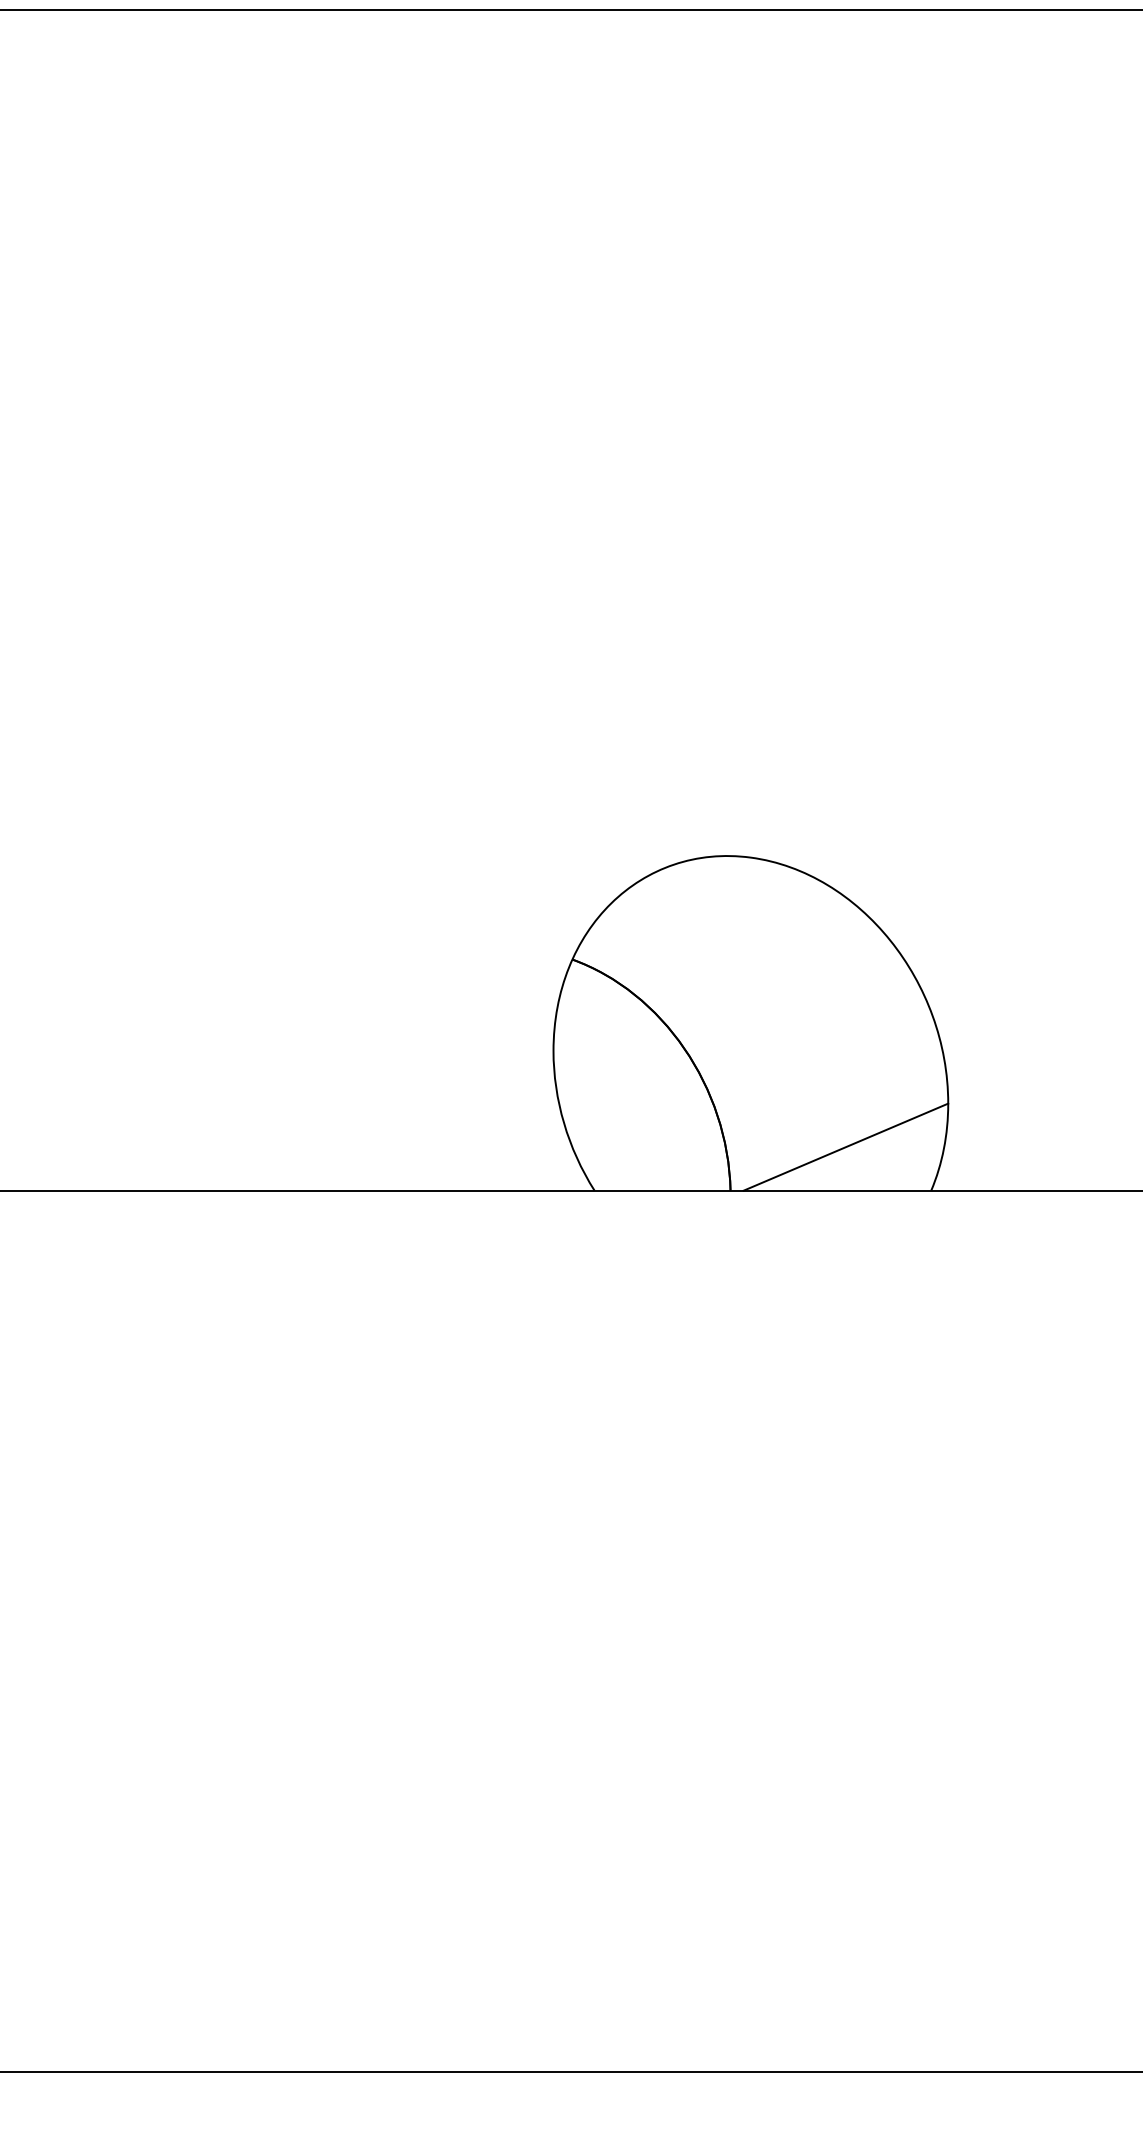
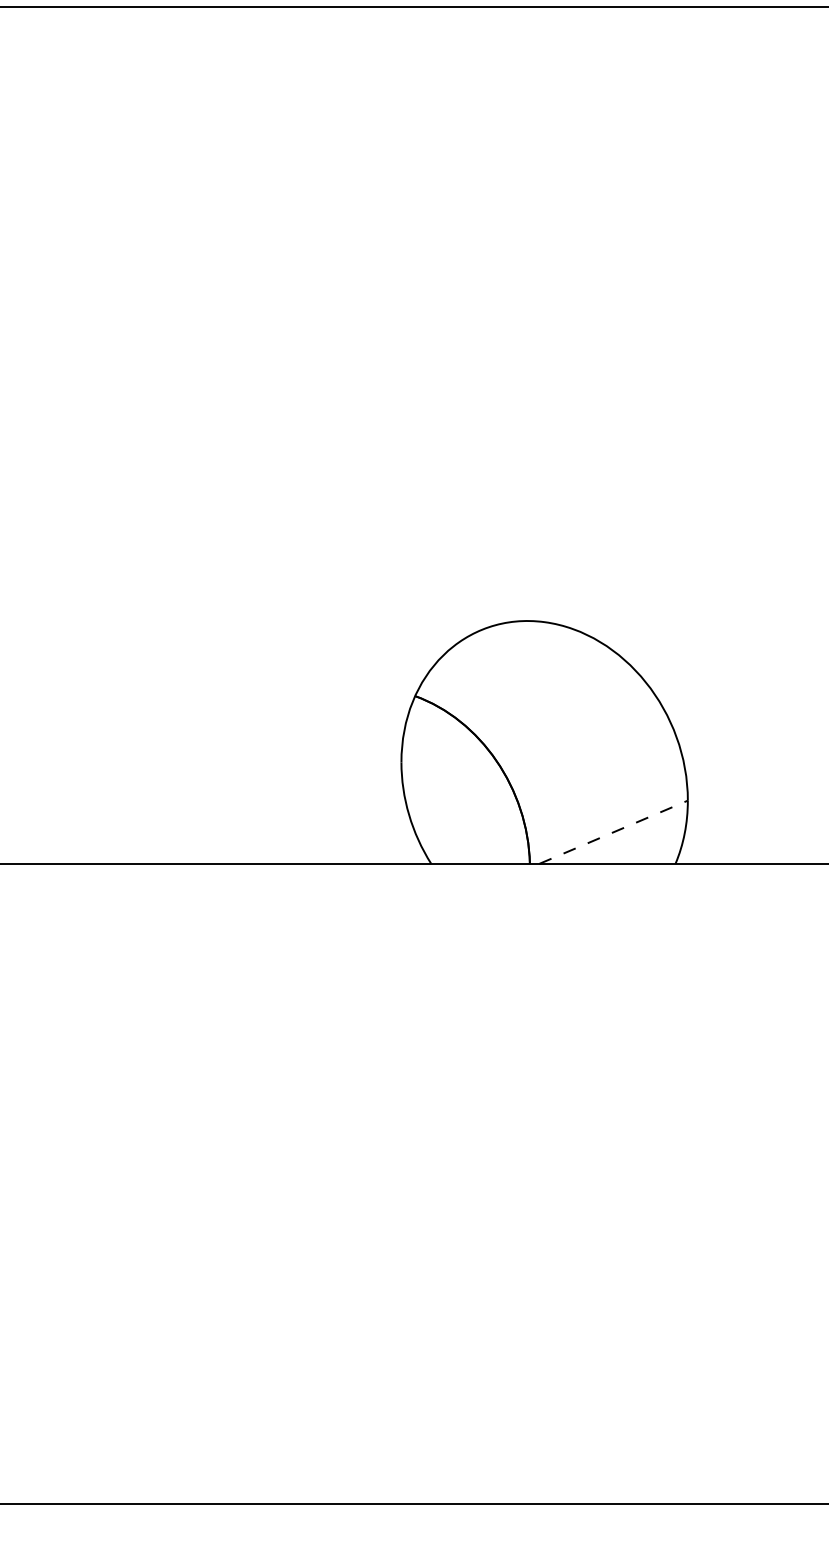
line: (846, 1146) -> (614, 831), solid -> dashed

